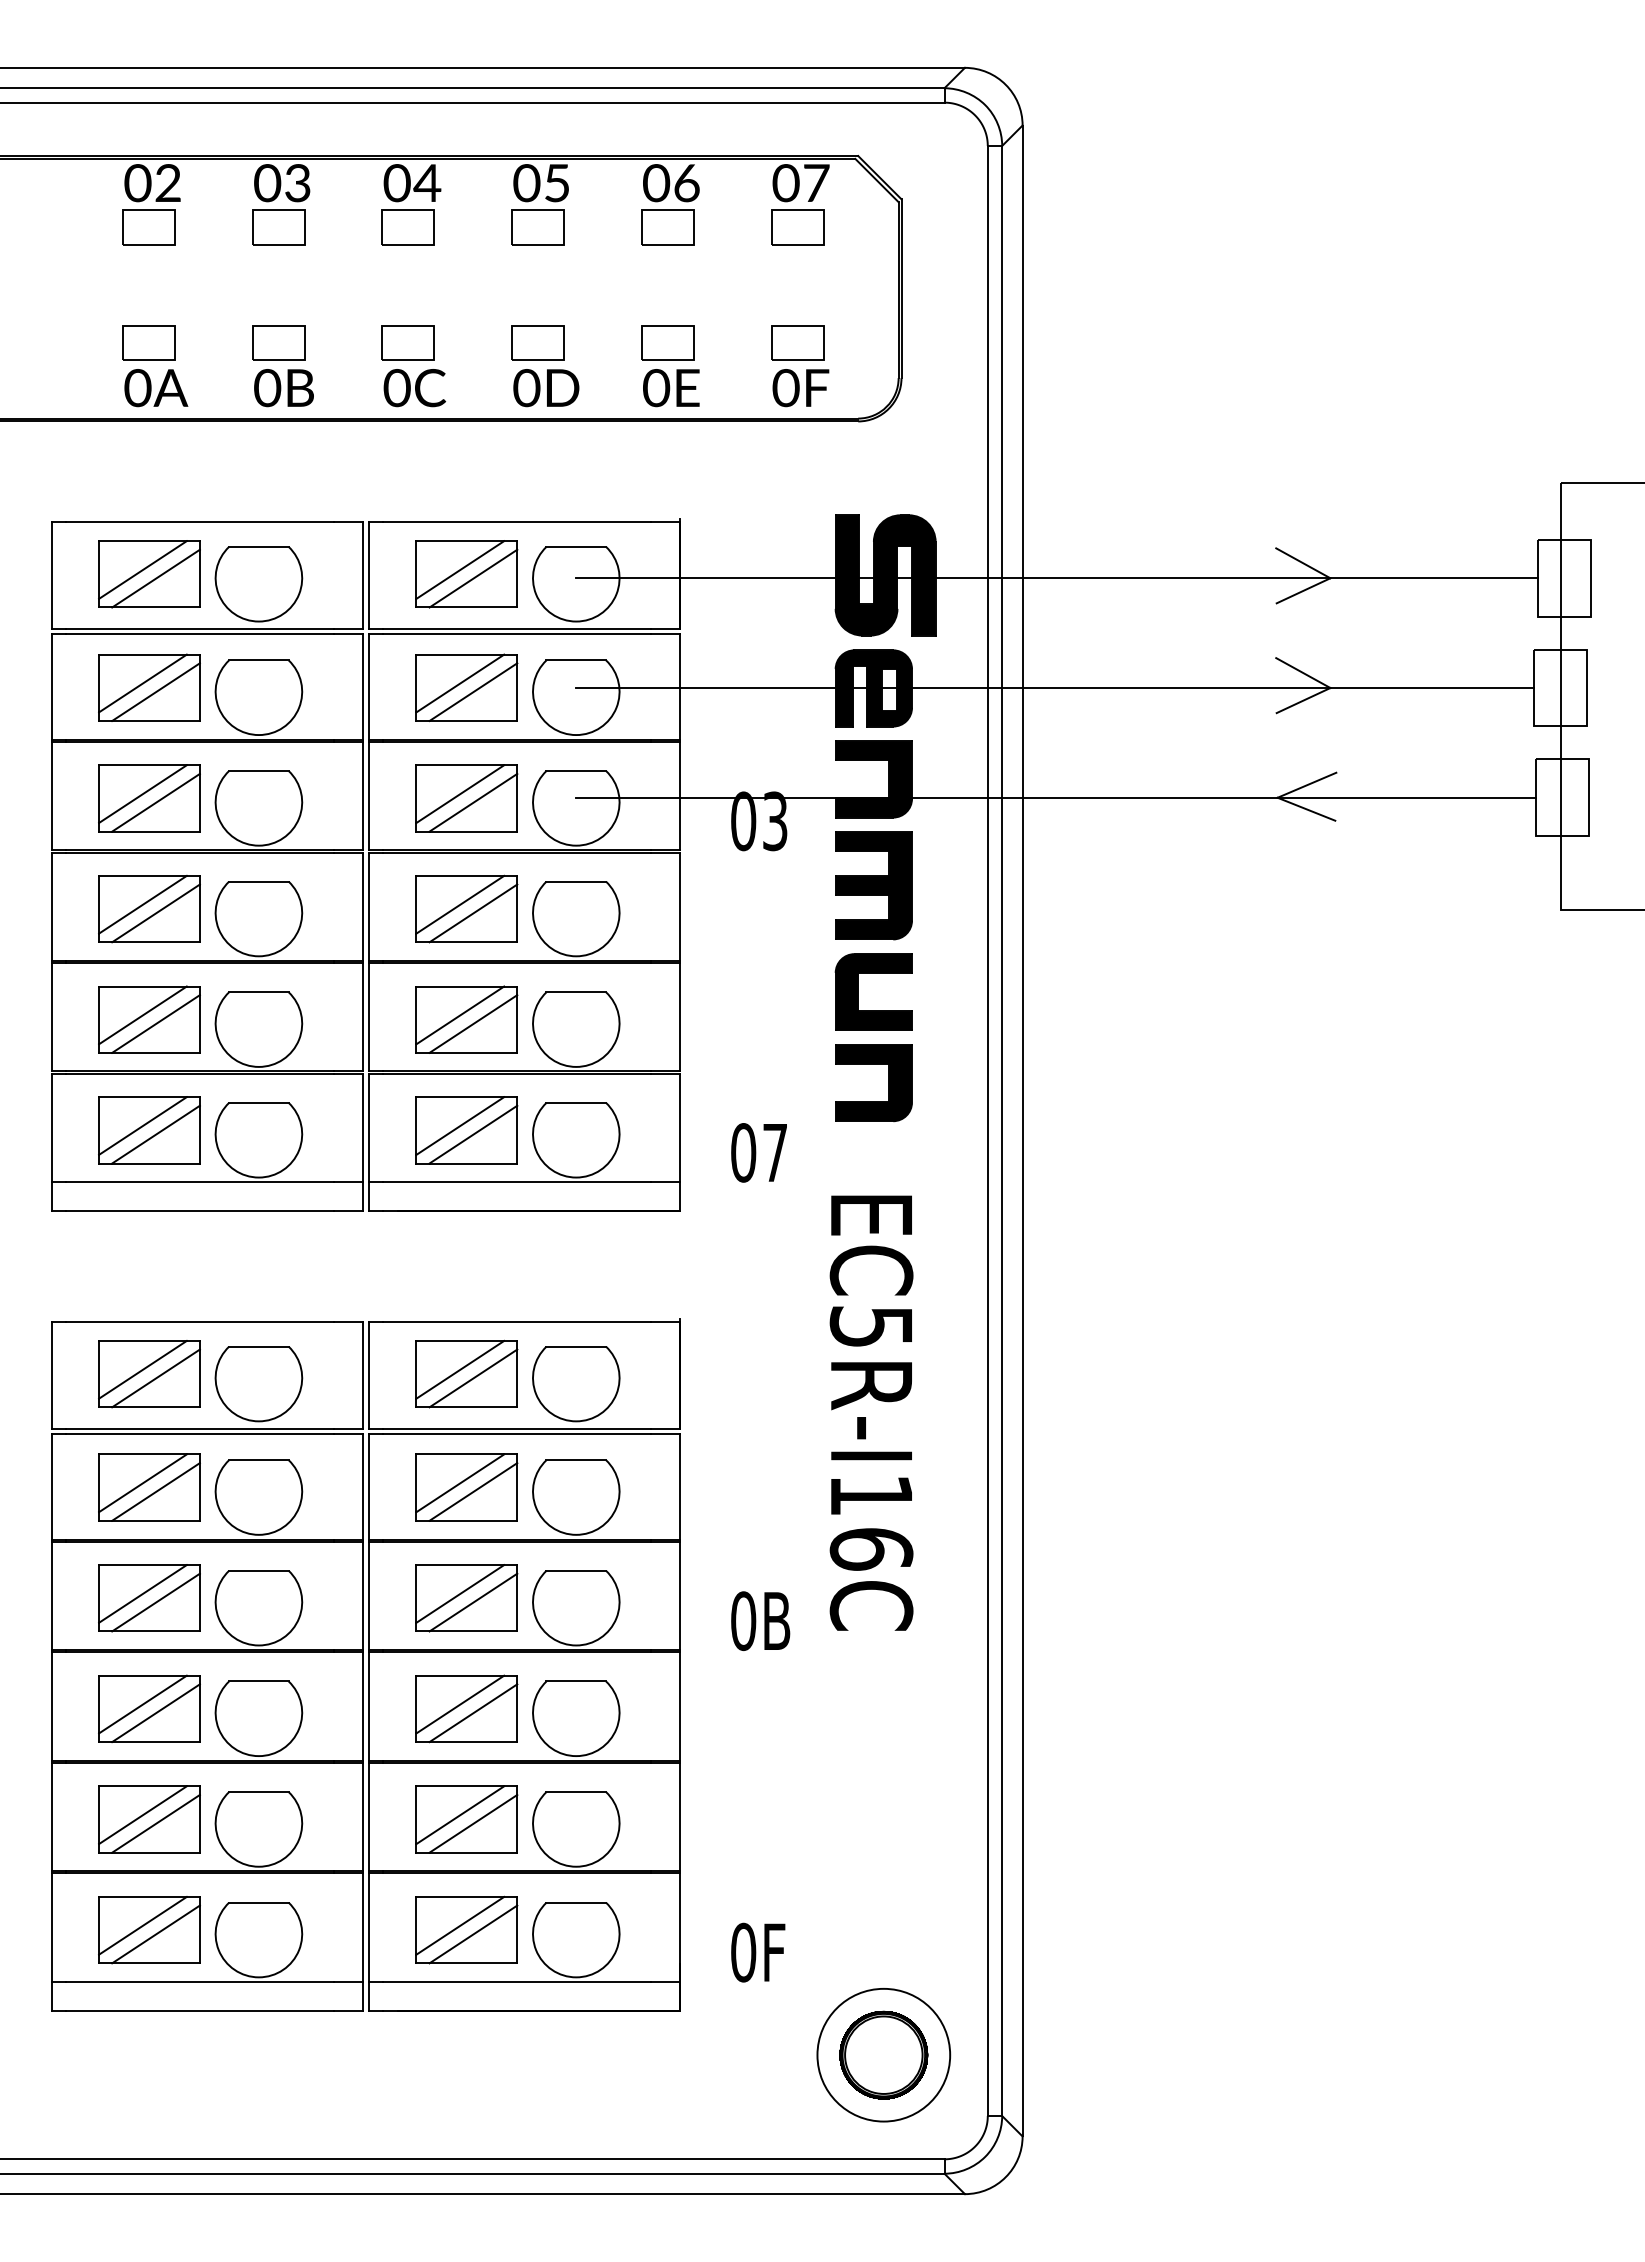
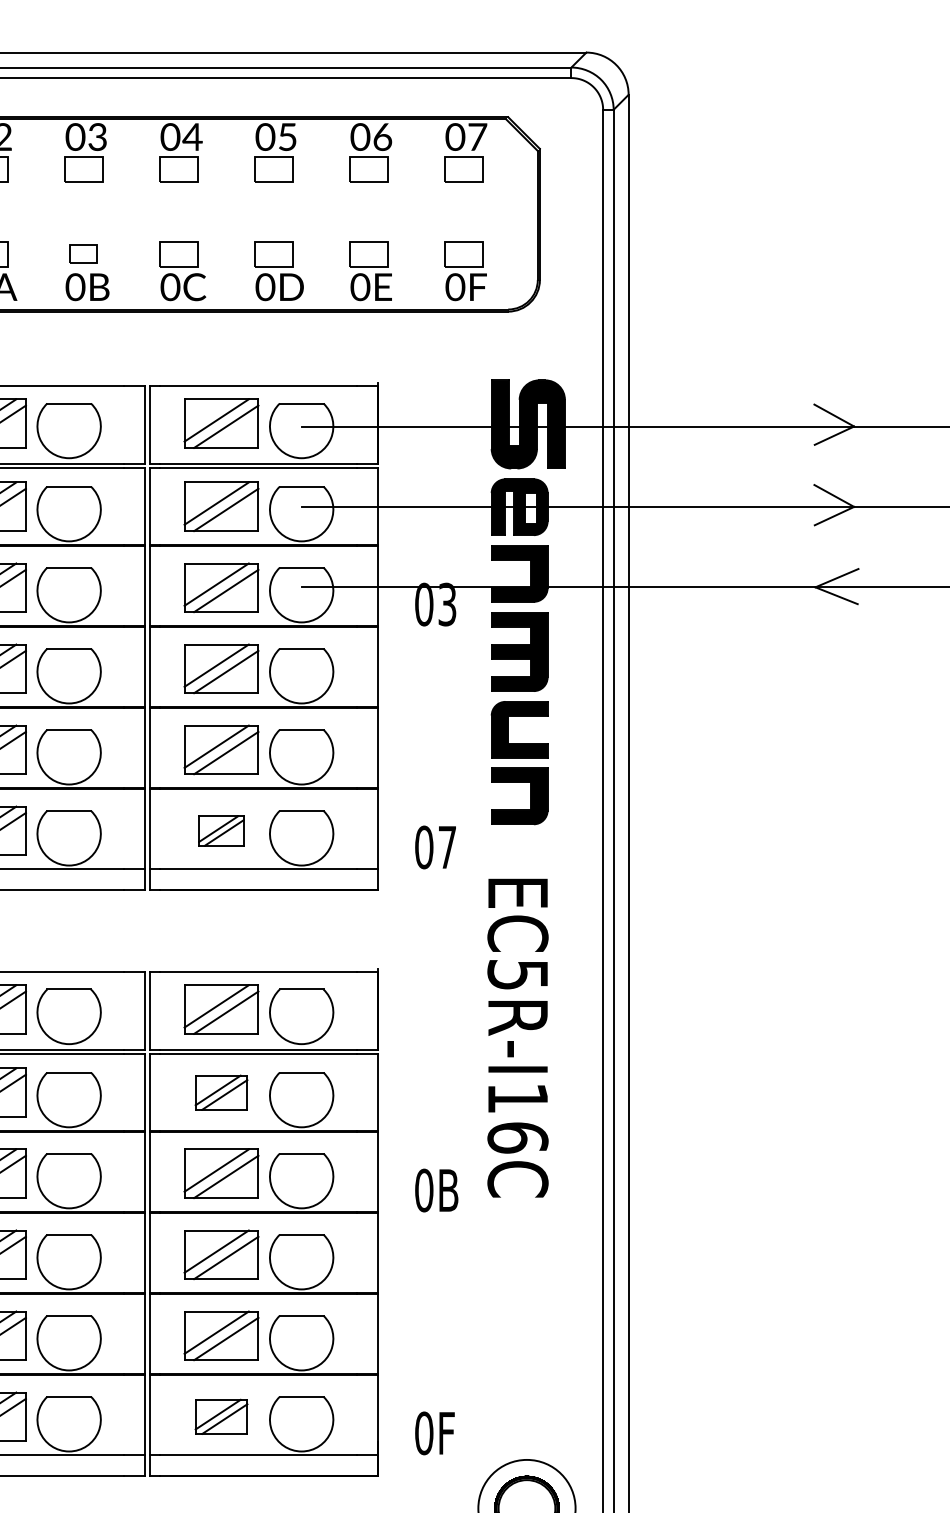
part: (278, 342) -> (83, 253), size x0.7
part: (466, 1130) -> (221, 831), size x0.6
part: (466, 1487) -> (221, 1092), size x0.7
part: (466, 1929) -> (221, 1416), size x0.7

